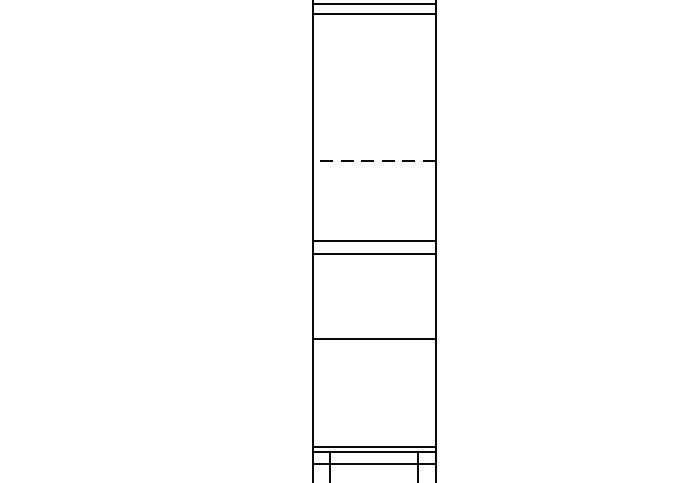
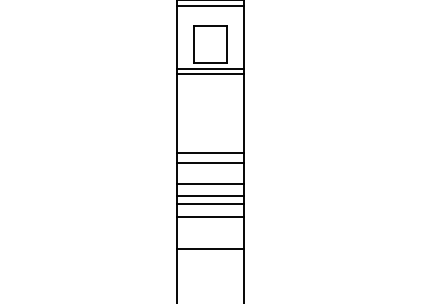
line: (374, 161) -> (210, 153), dashed -> solid
line: (374, 179) -> (210, 163), added
line: (374, 218) -> (210, 184), added
line: (374, 280) -> (210, 217), added

